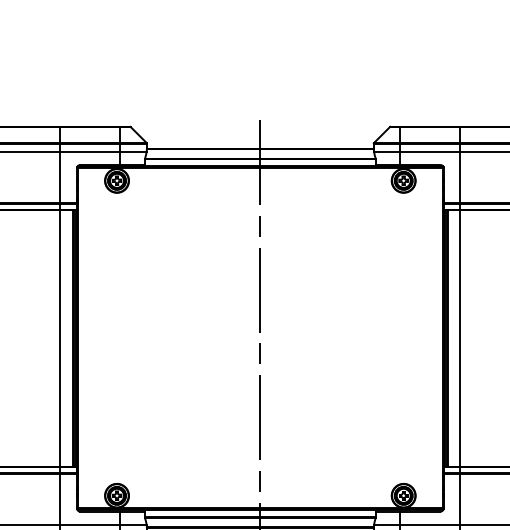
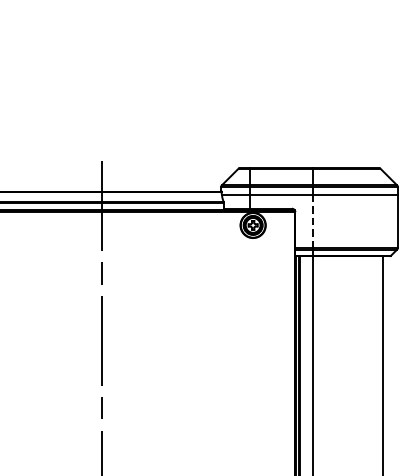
line: (460, 176) -> (313, 220), solid -> dashed

